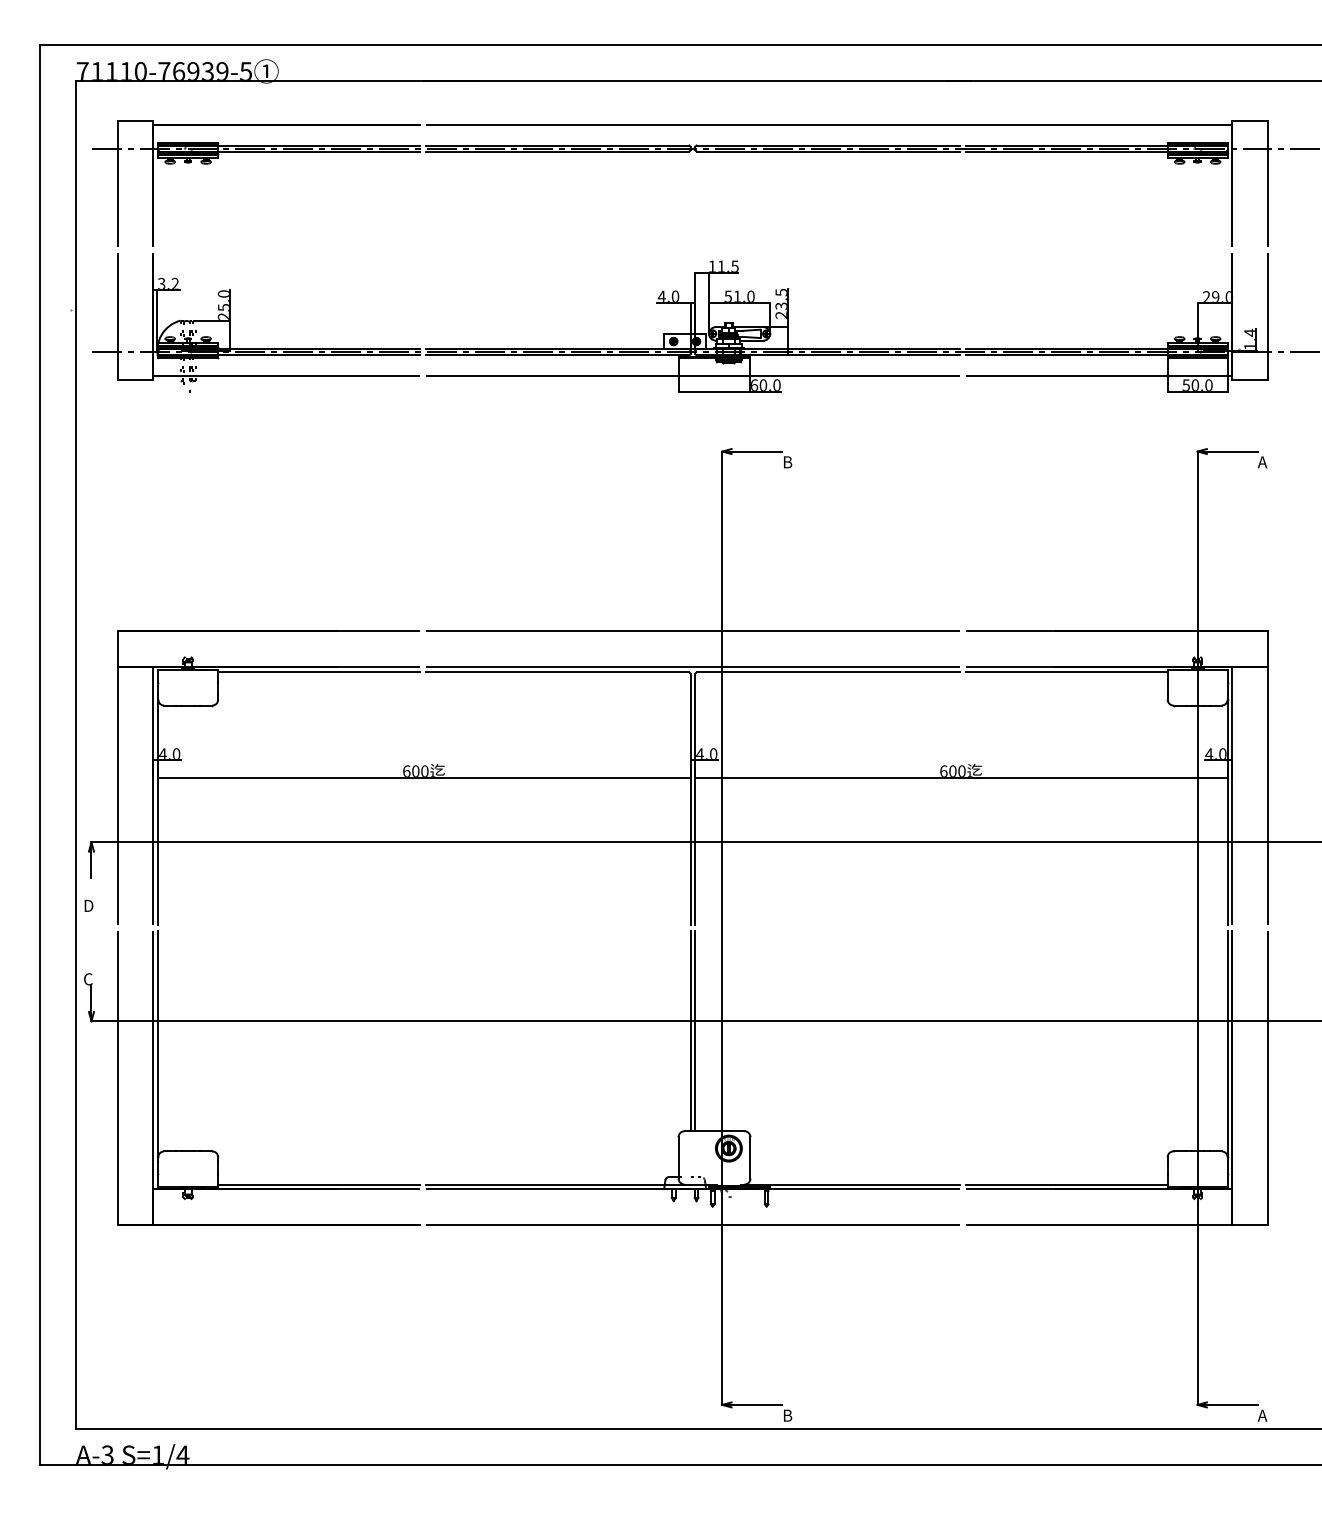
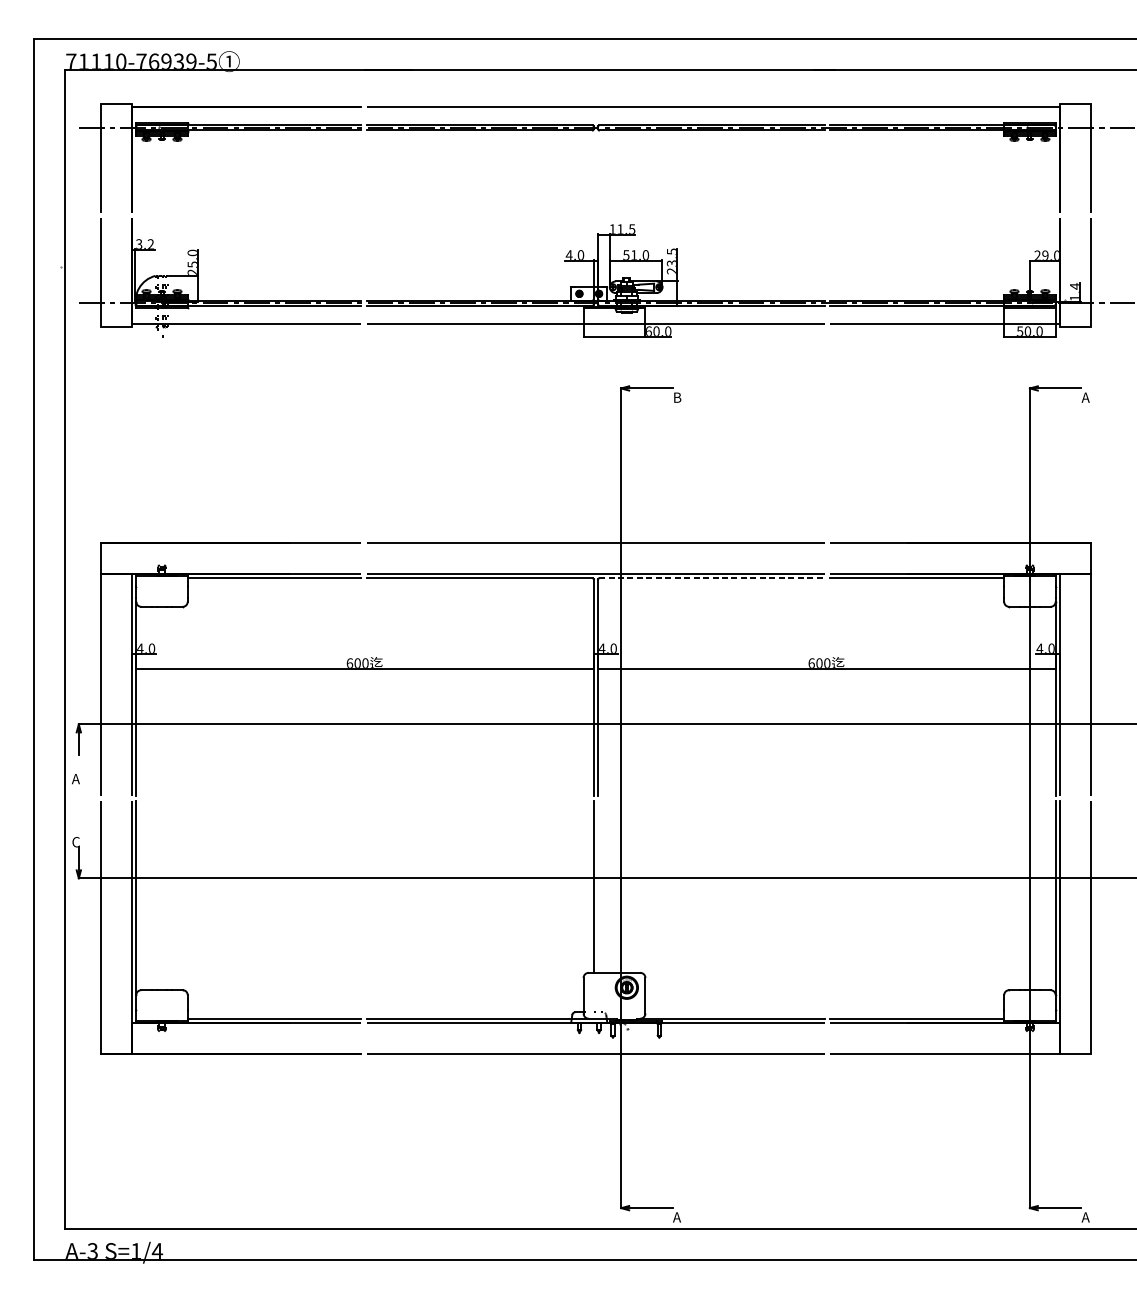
line: (828, 672) -> (712, 578), solid -> dashed
text: (88, 905) -> (76, 778), D -> A
line: (695, 1031) -> (598, 887), removed
text: (787, 1415) -> (677, 1217), B -> A

